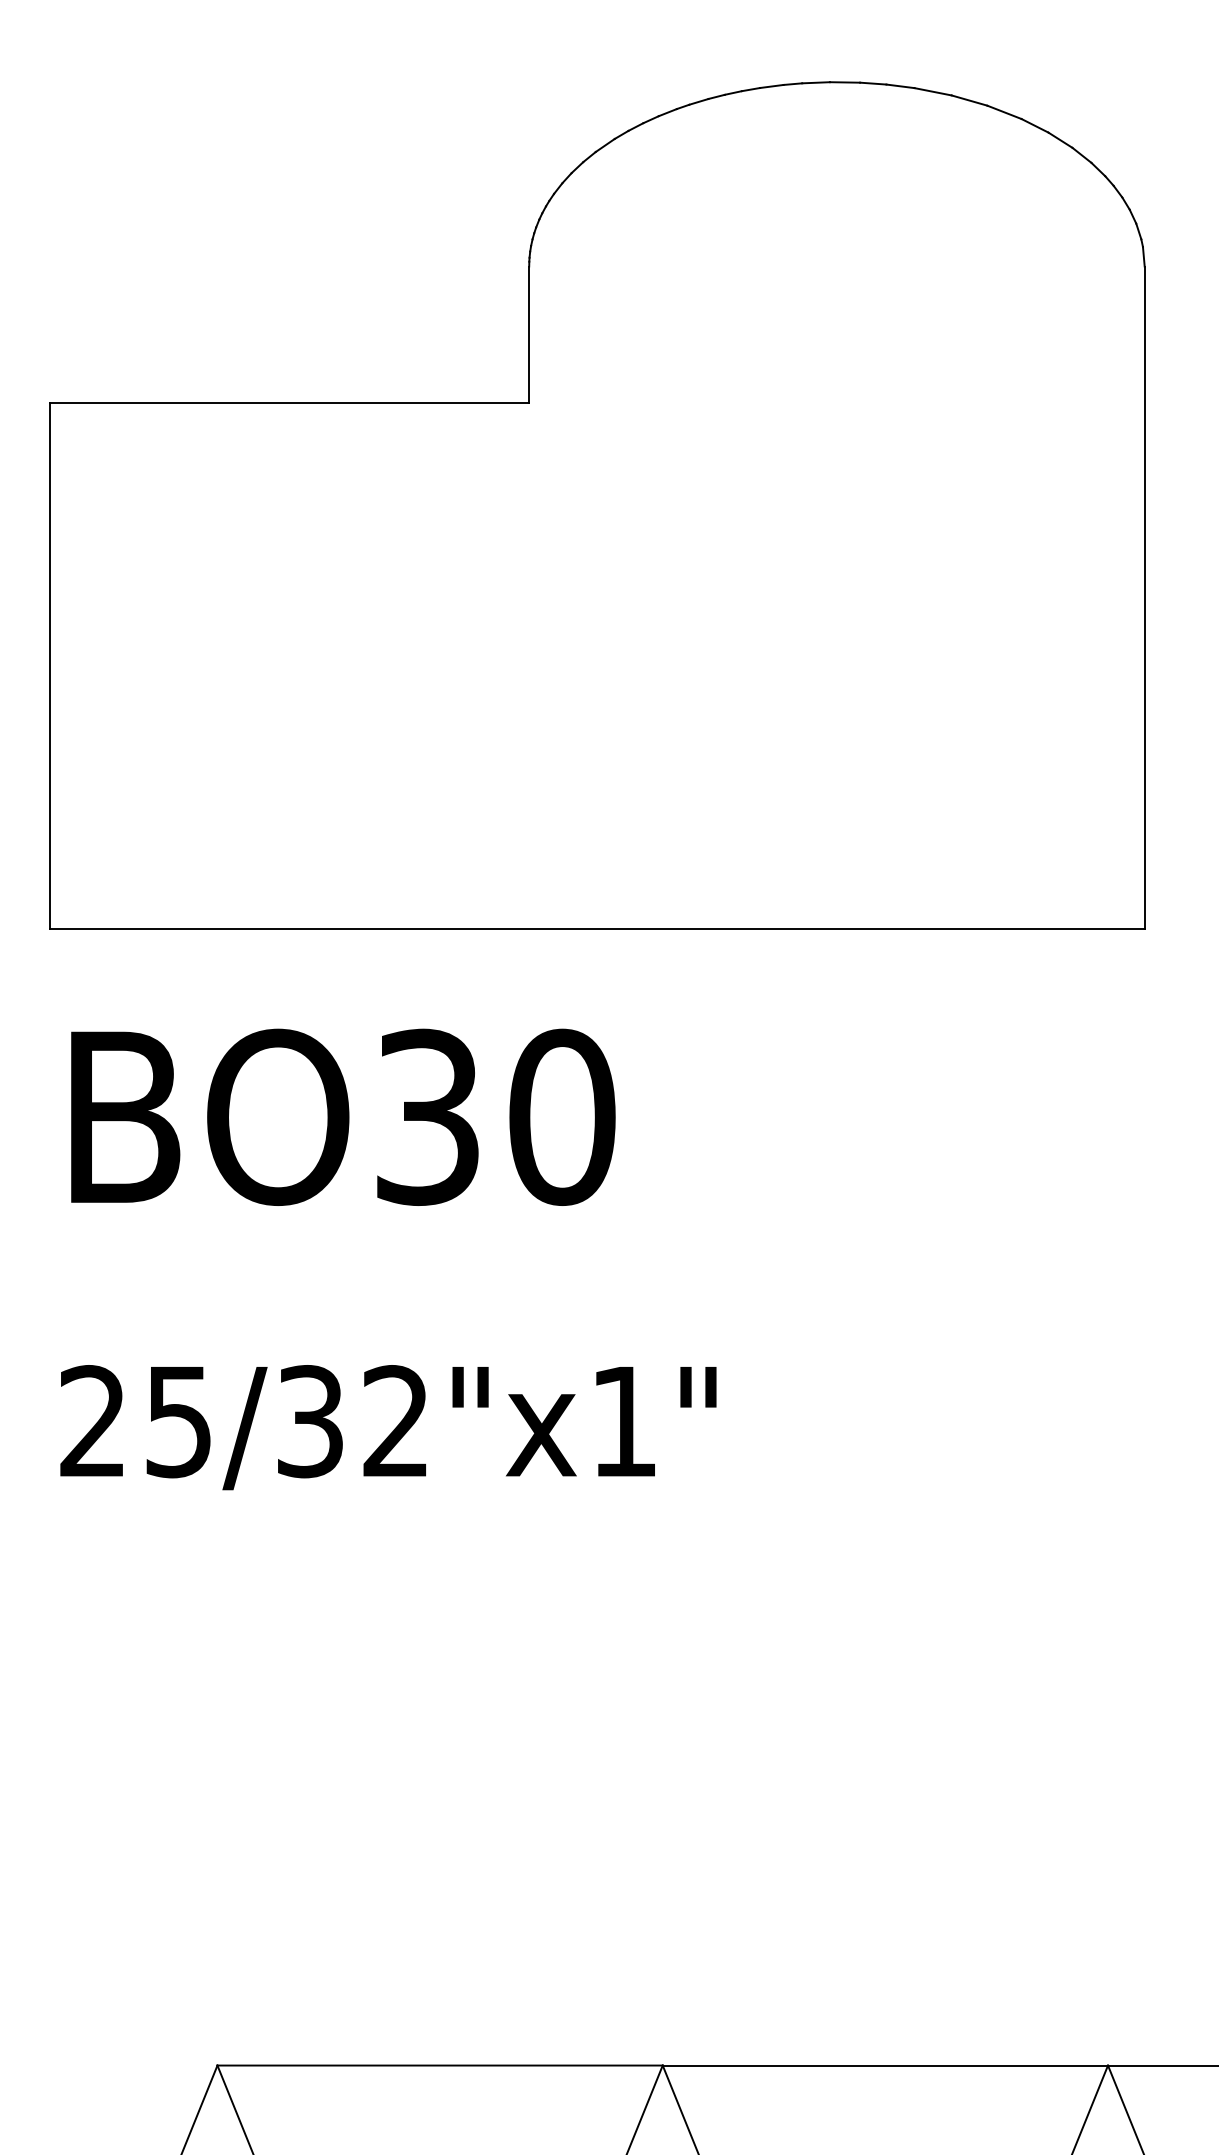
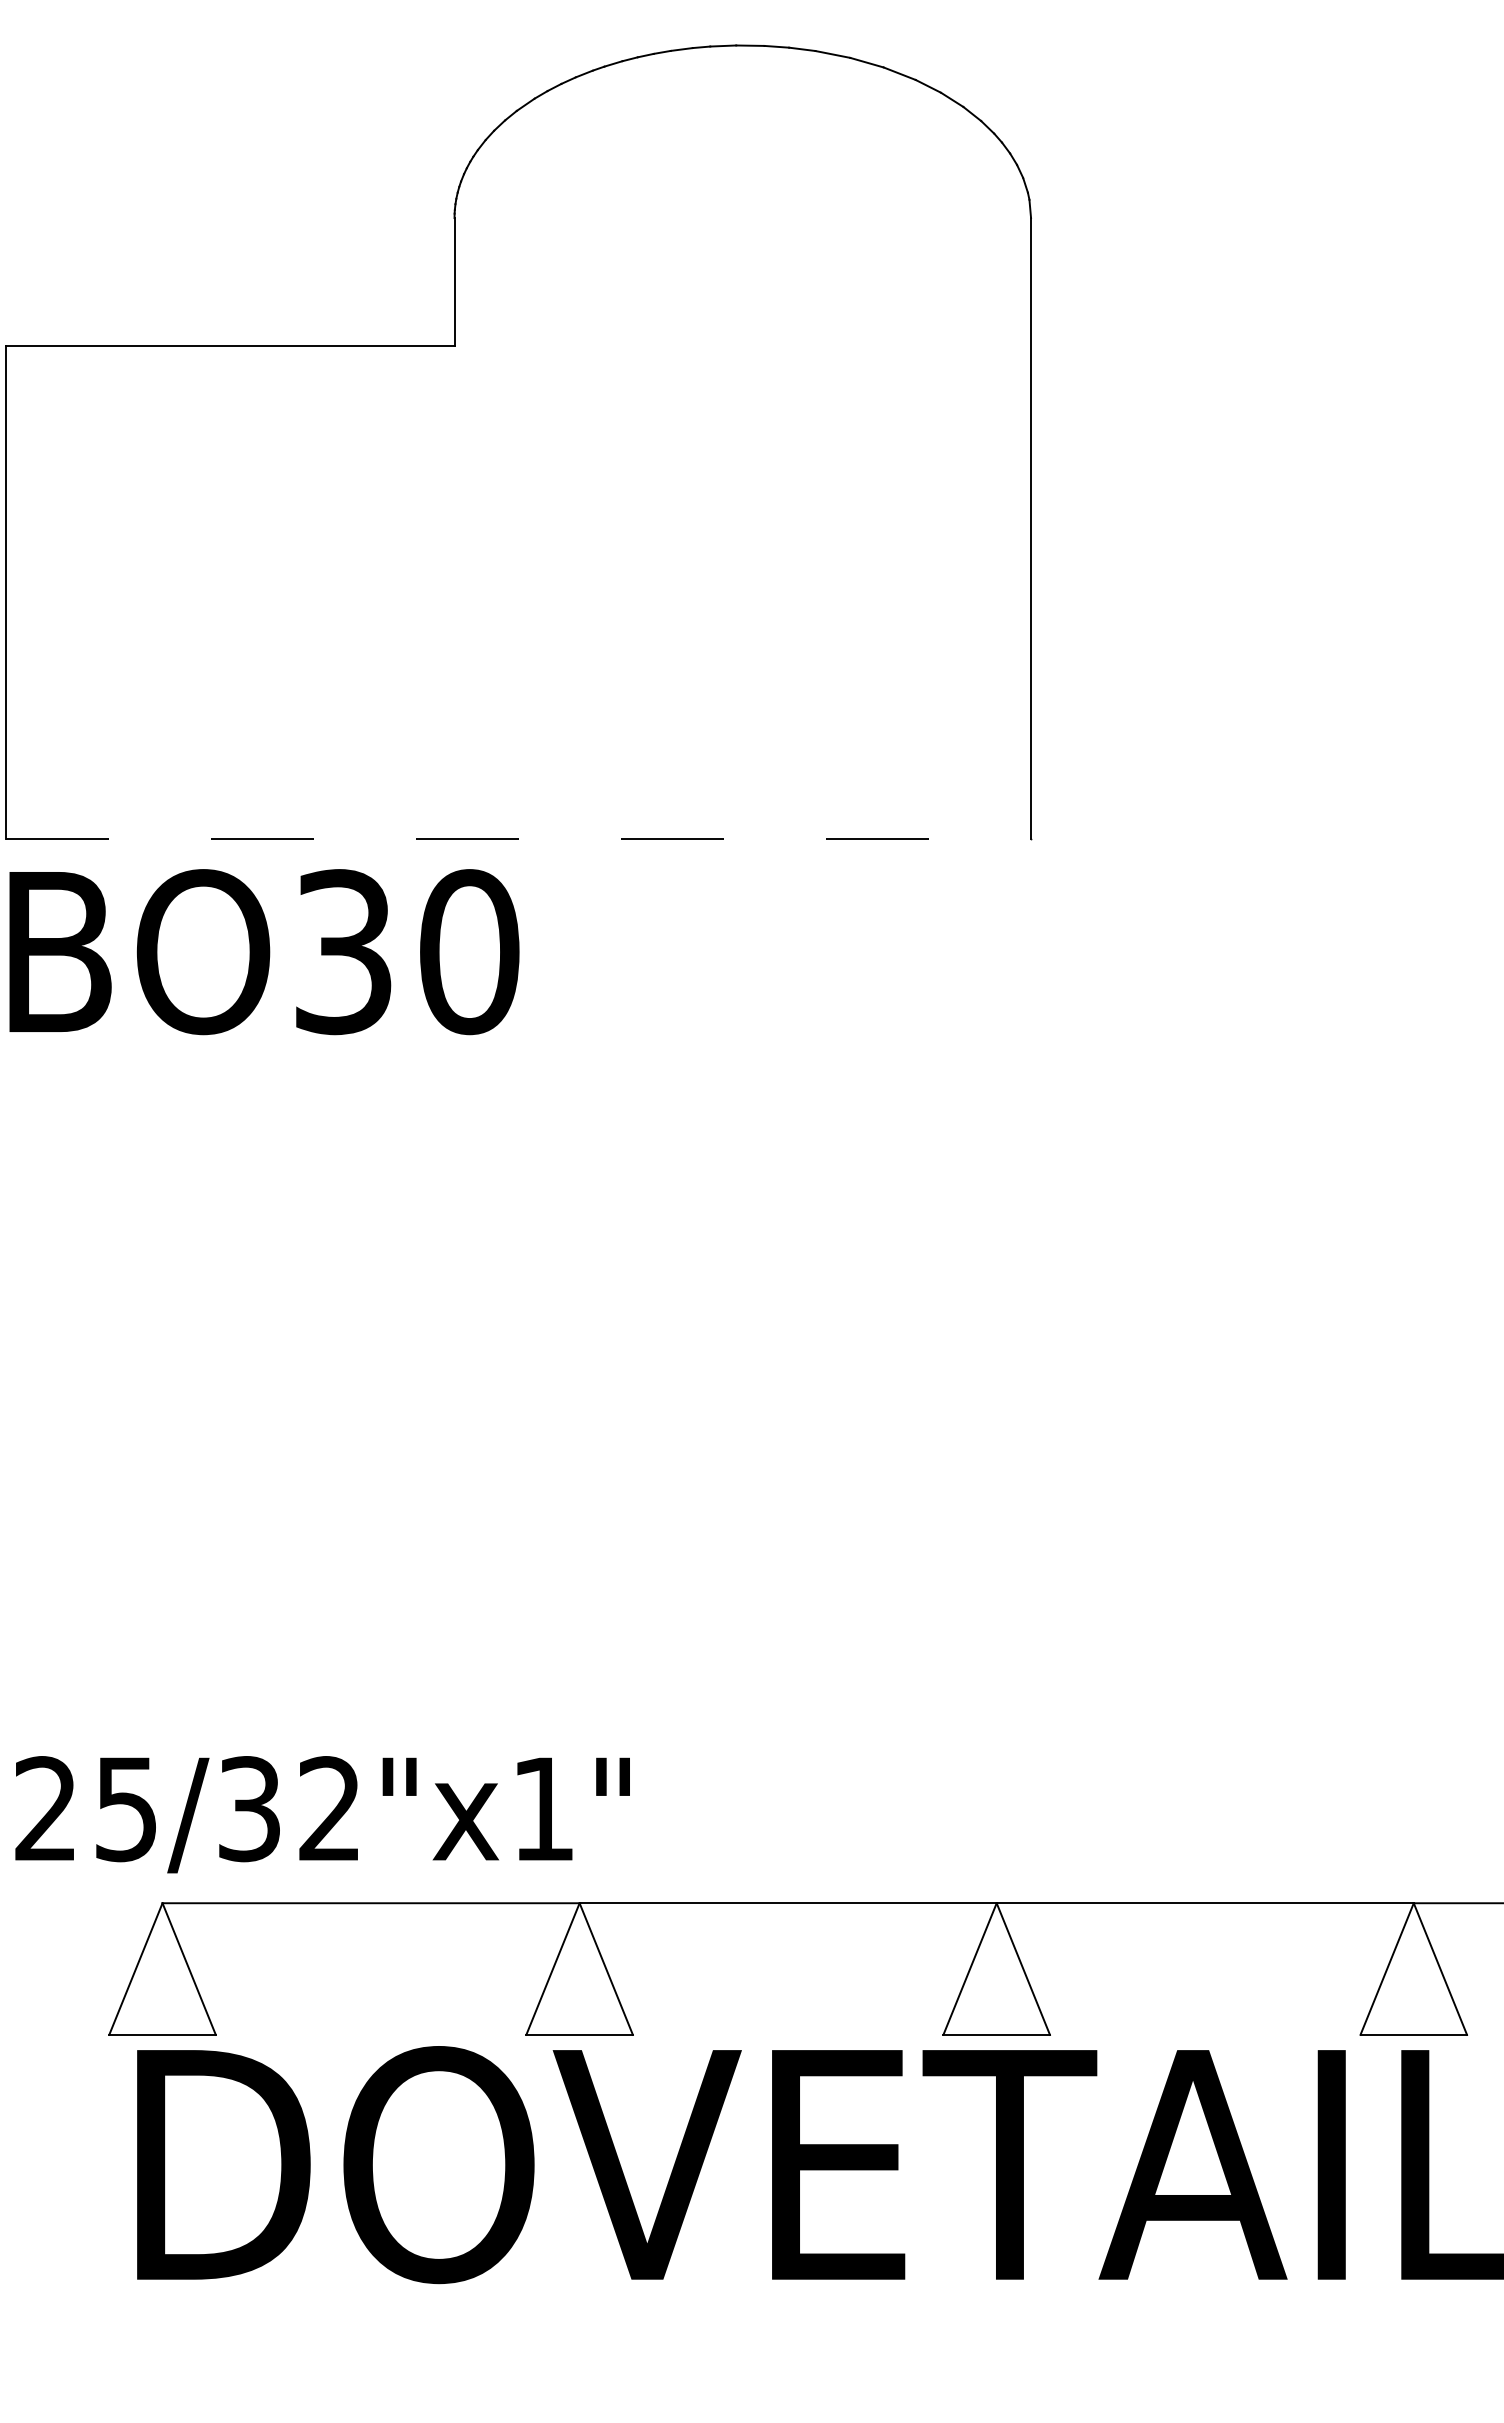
line: (598, 928) -> (519, 838), solid -> dashed
text: (343, 1117) -> (264, 952), moved
text: (388, 1427) -> (322, 1814), moved

